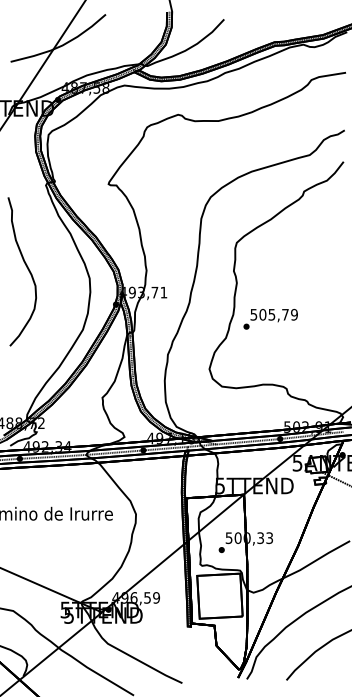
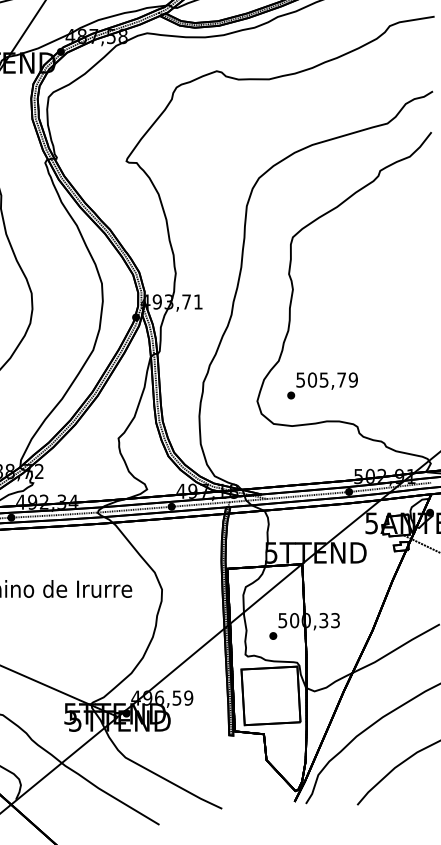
text: (270, 319) -> (322, 386), moved

